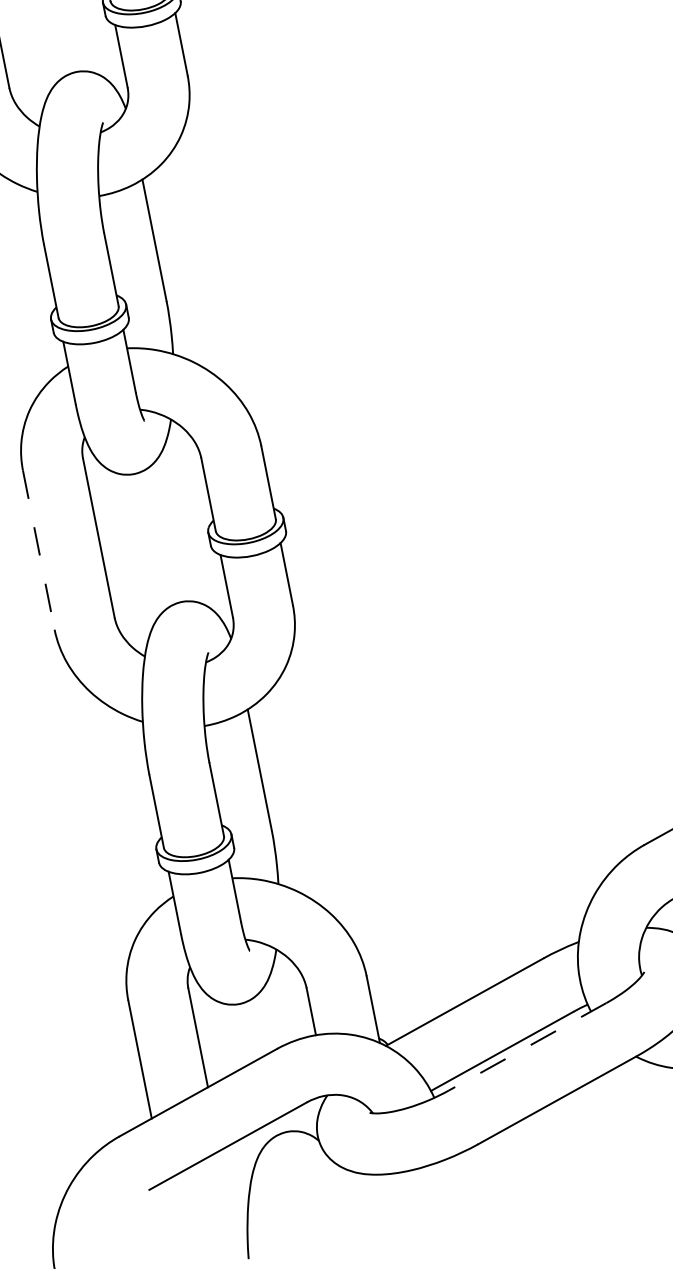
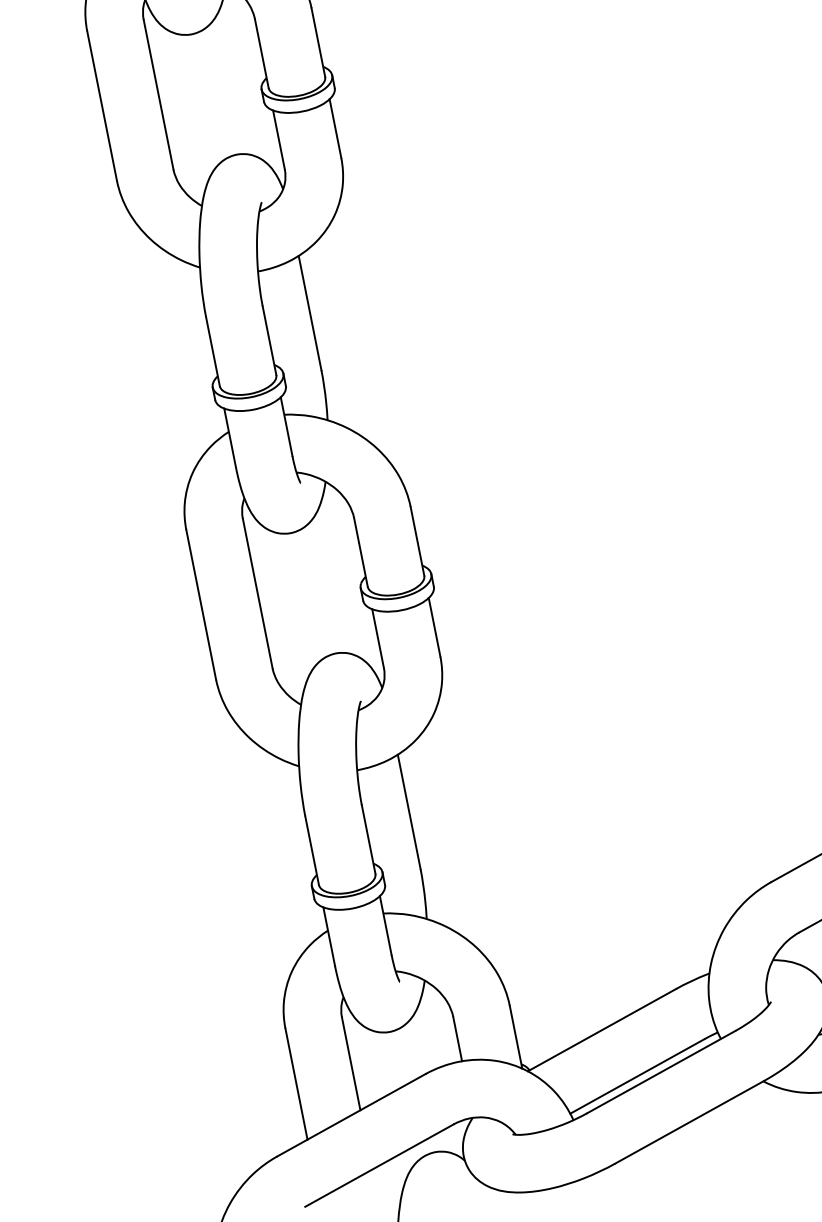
line: (39, 550) -> (201, 605), dashed -> solid
line: (527, 1047) -> (661, 1072), dashed -> solid

